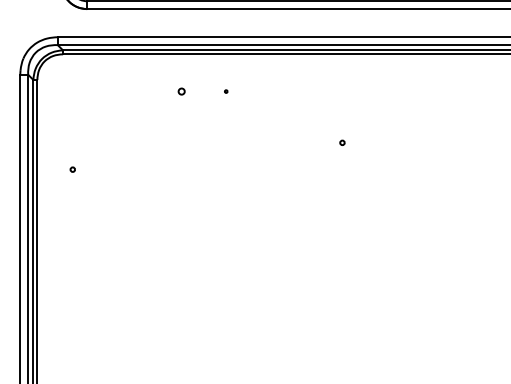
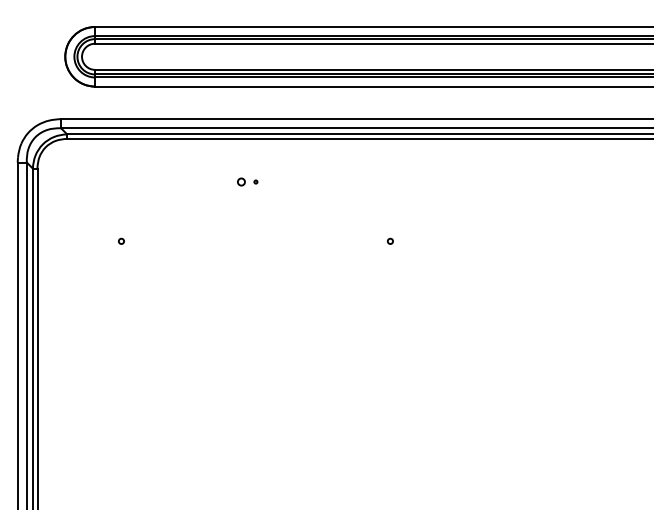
circle: (181, 91) -> (241, 181), moved
circle: (72, 168) -> (121, 240), moved

